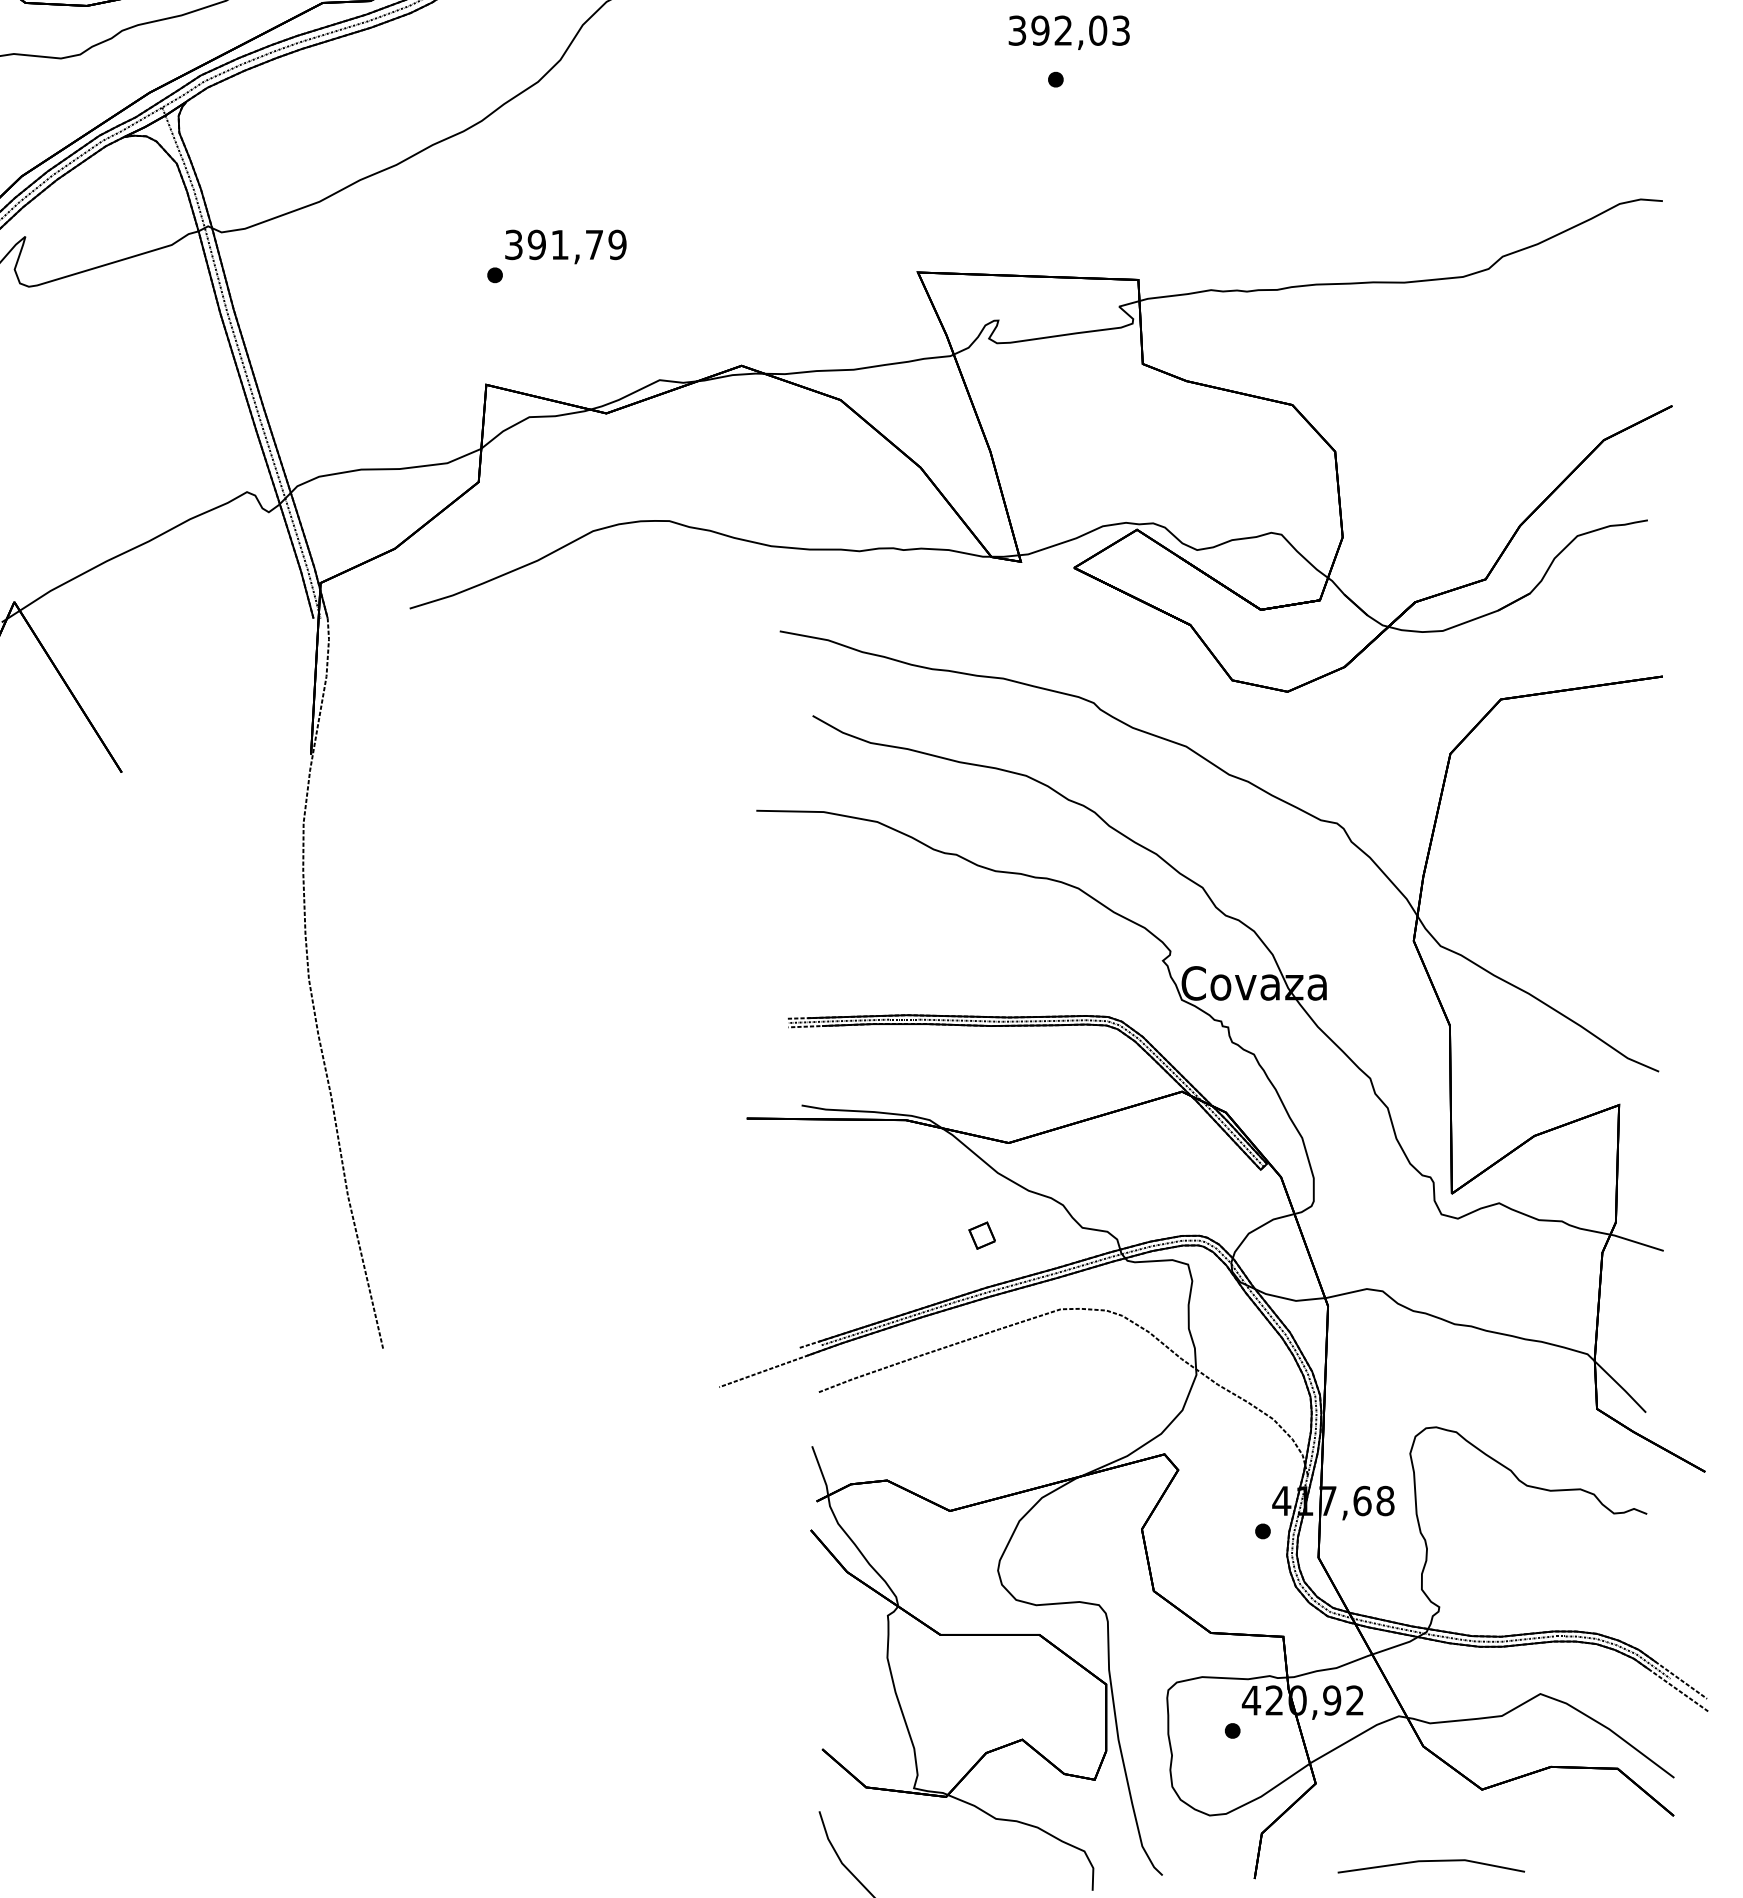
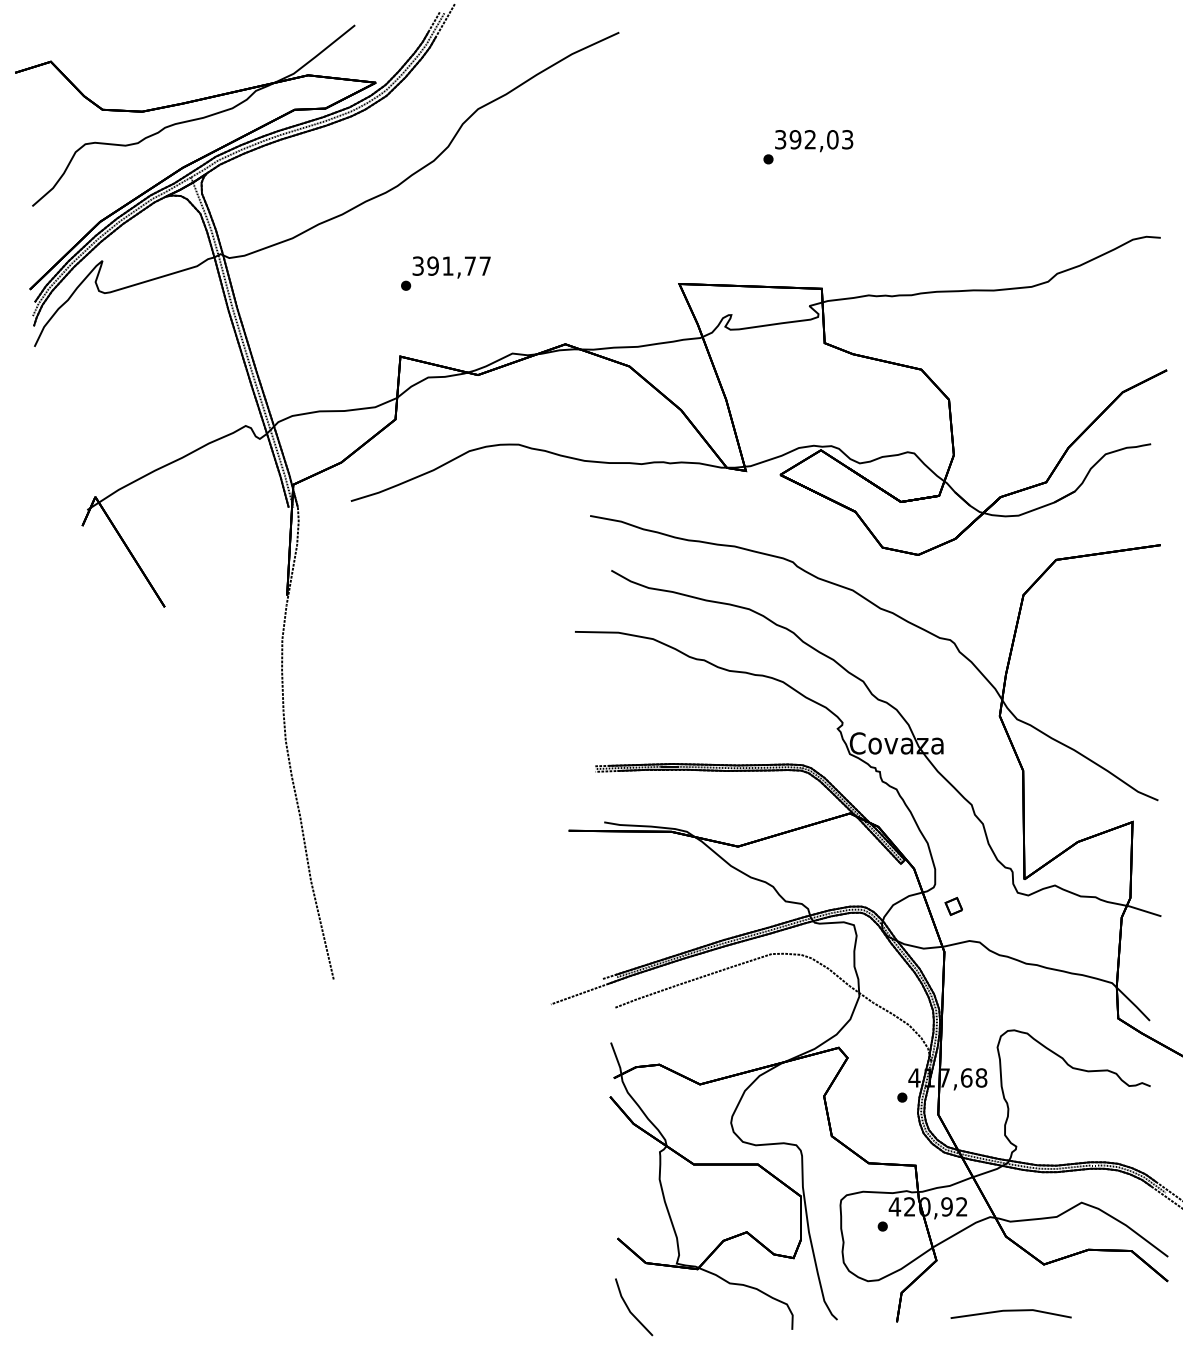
text: (1069, 33) -> (814, 141), moved
text: (616, 243) -> (484, 265), 391,79 -> 391,77
part: (981, 1235) -> (953, 906), moved

